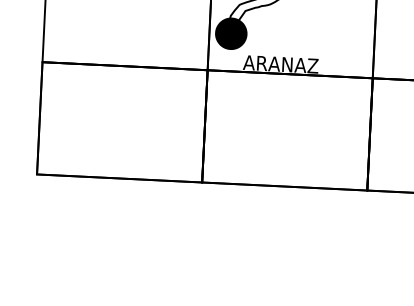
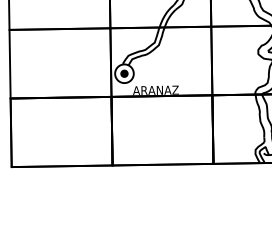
fill: (231, 33) -> (124, 73), removed

